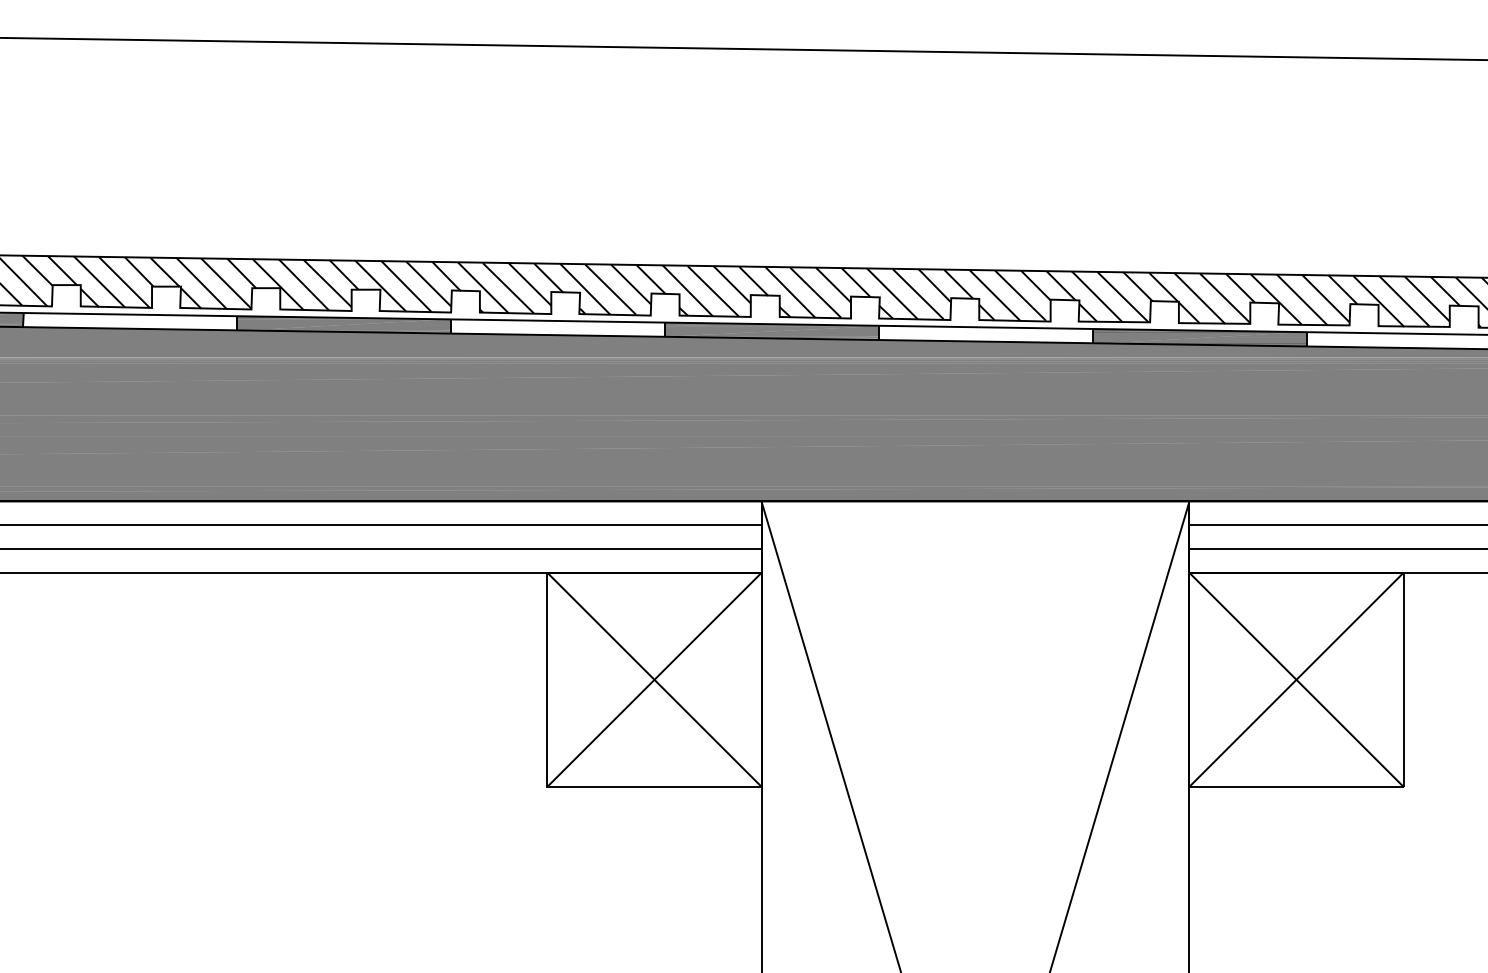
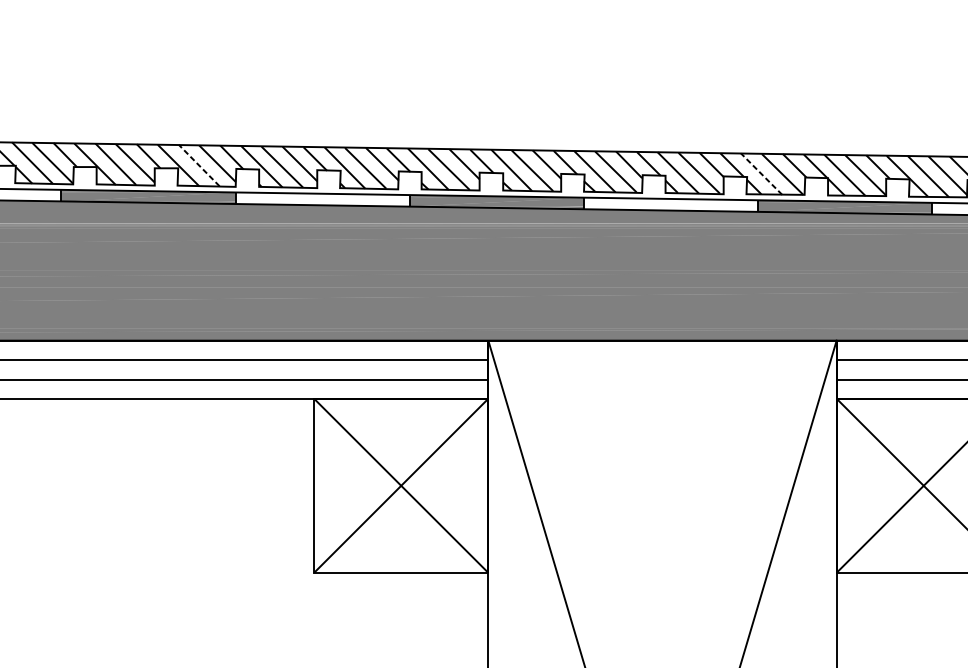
line: (406, 286) -> (199, 165), solid -> dashed
line: (1097, 296) -> (761, 173), solid -> dashed

